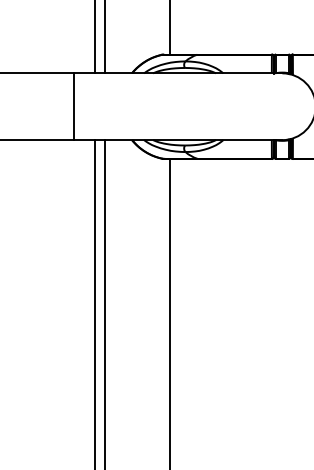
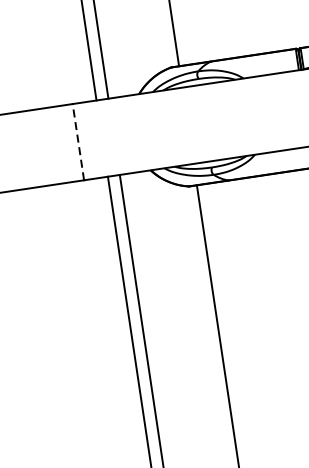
line: (73, 106) -> (78, 141), solid -> dashed

